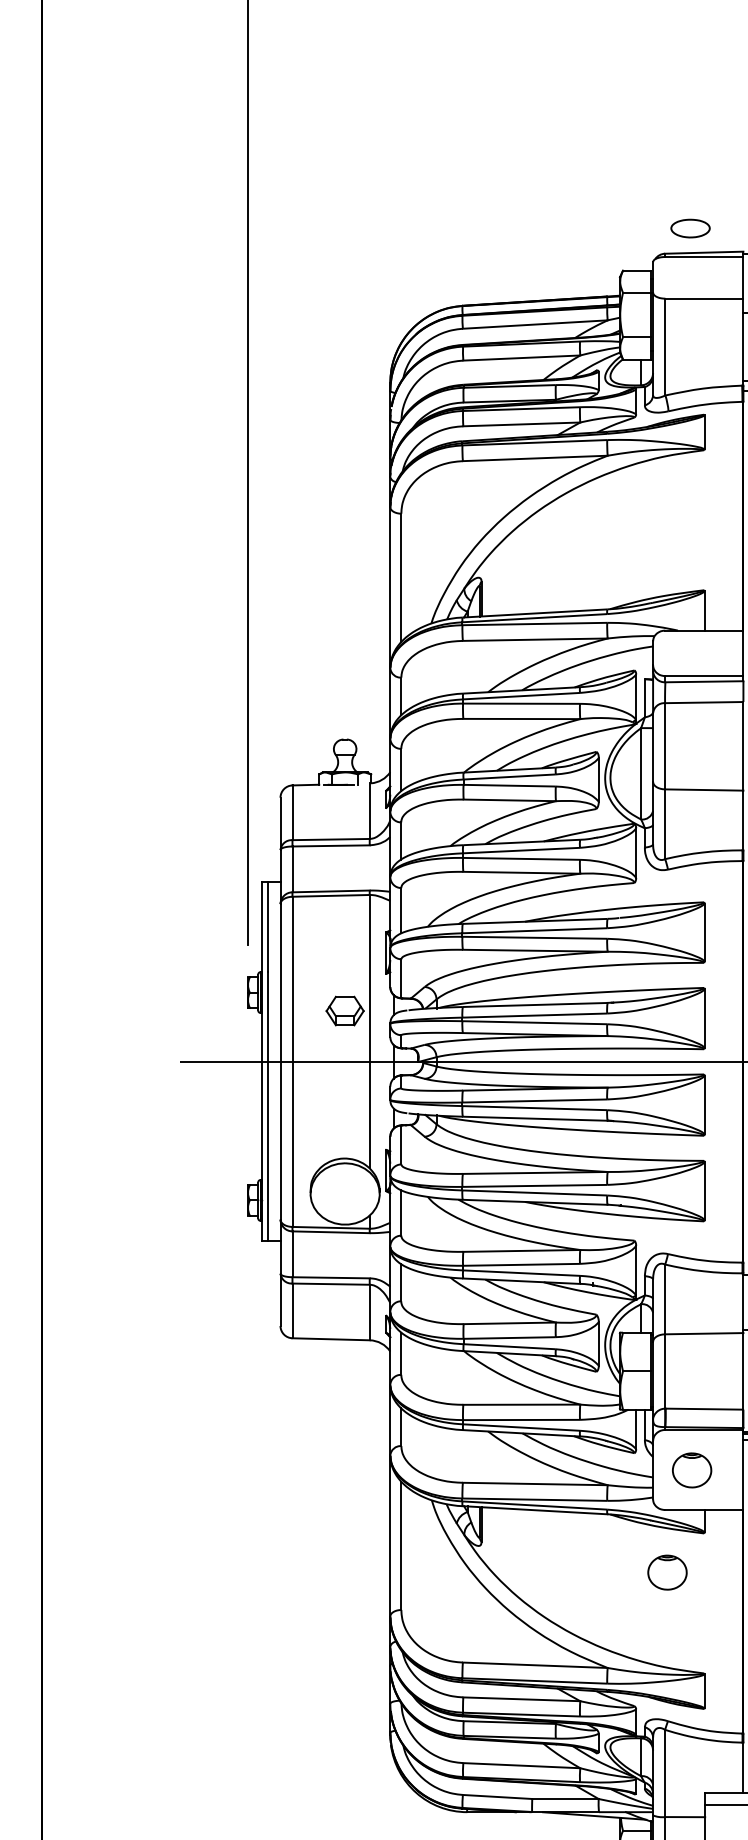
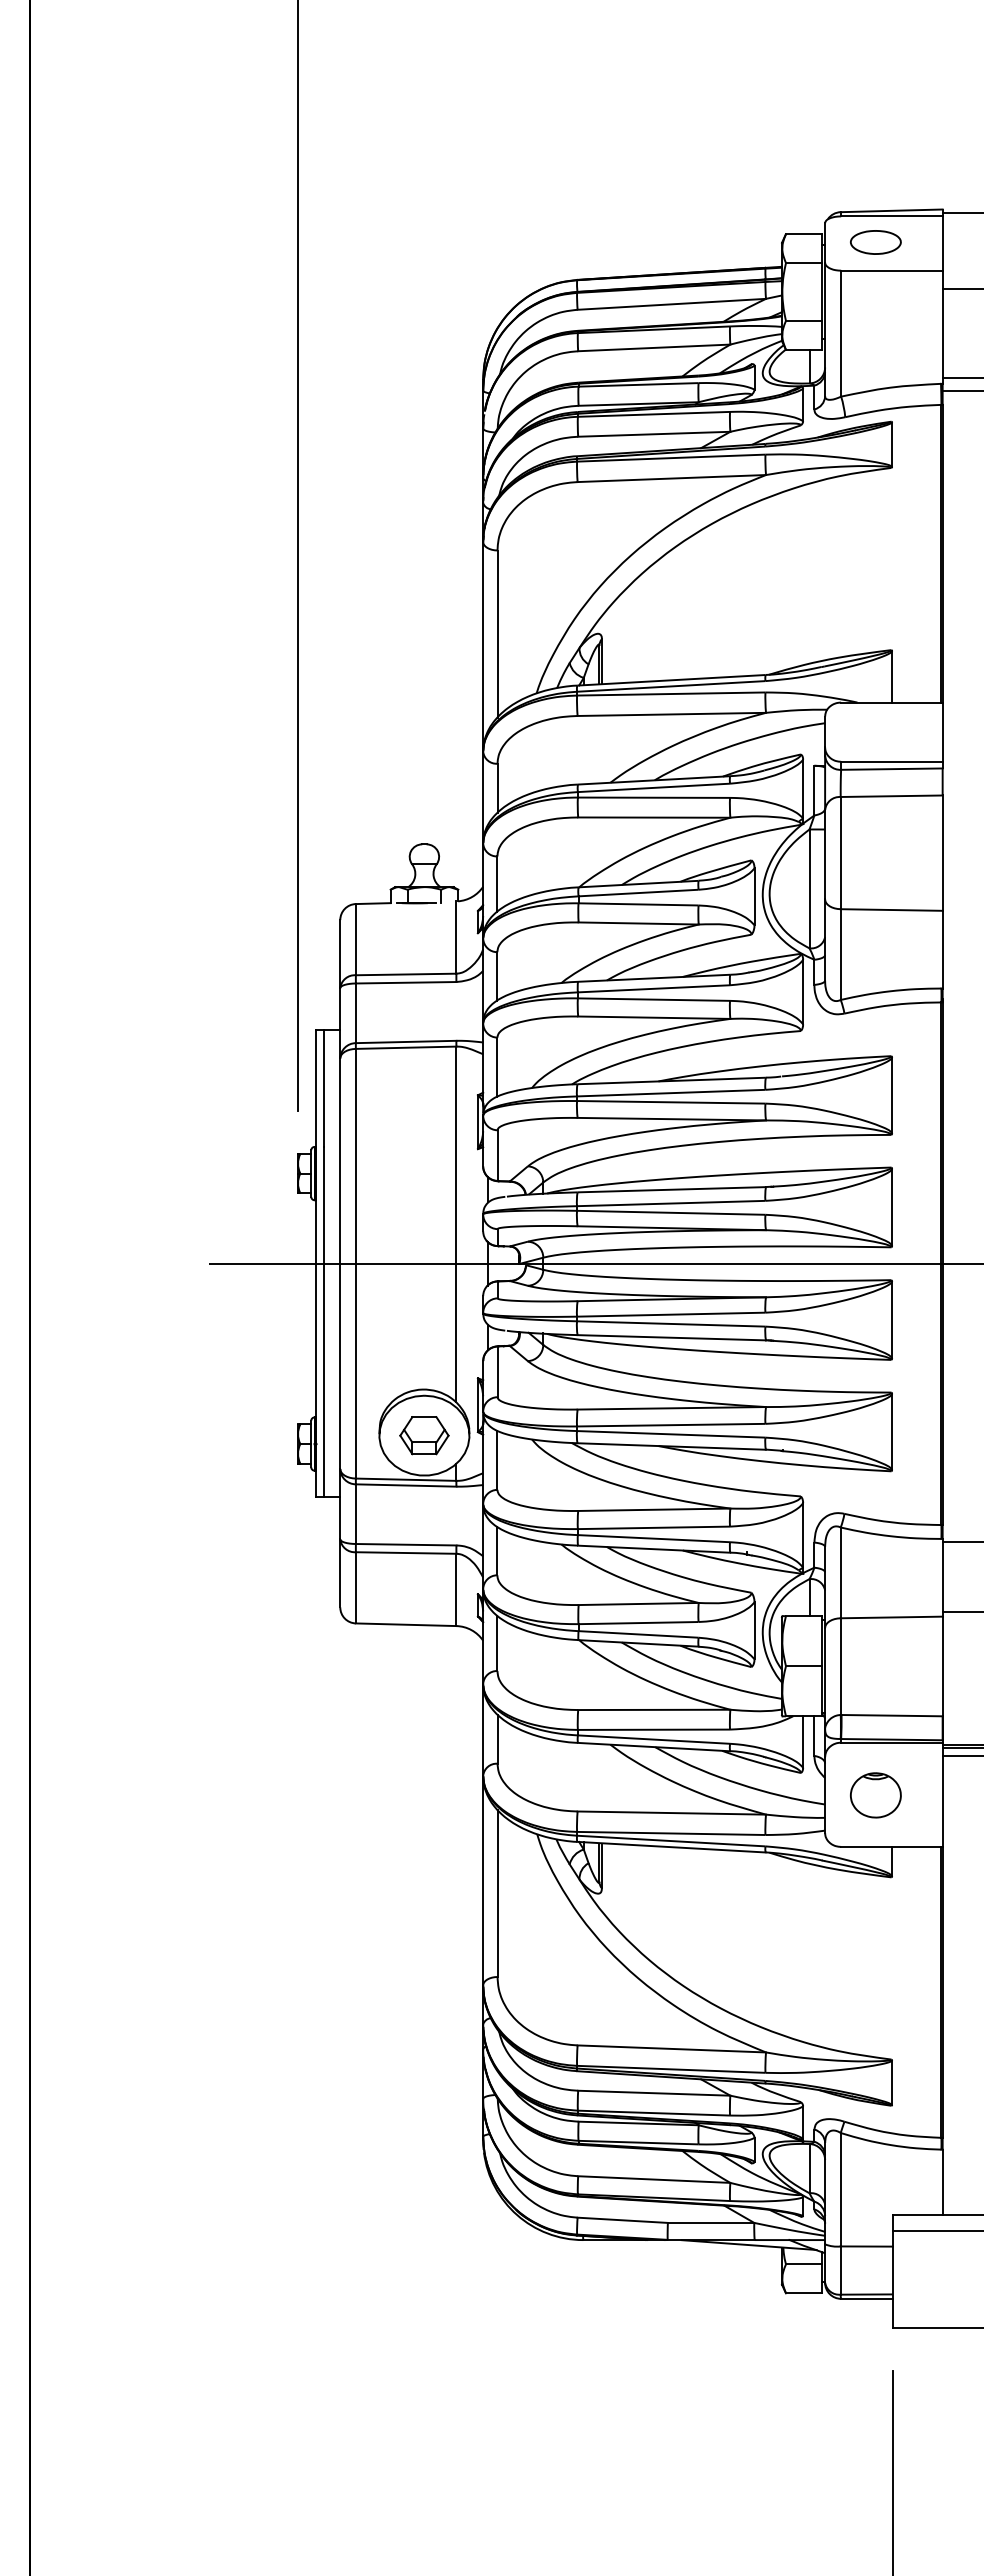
part: (690, 228) -> (875, 242), moved
part: (345, 1010) -> (424, 1435), moved
part: (667, 1572) -> (843, 1928), removed

